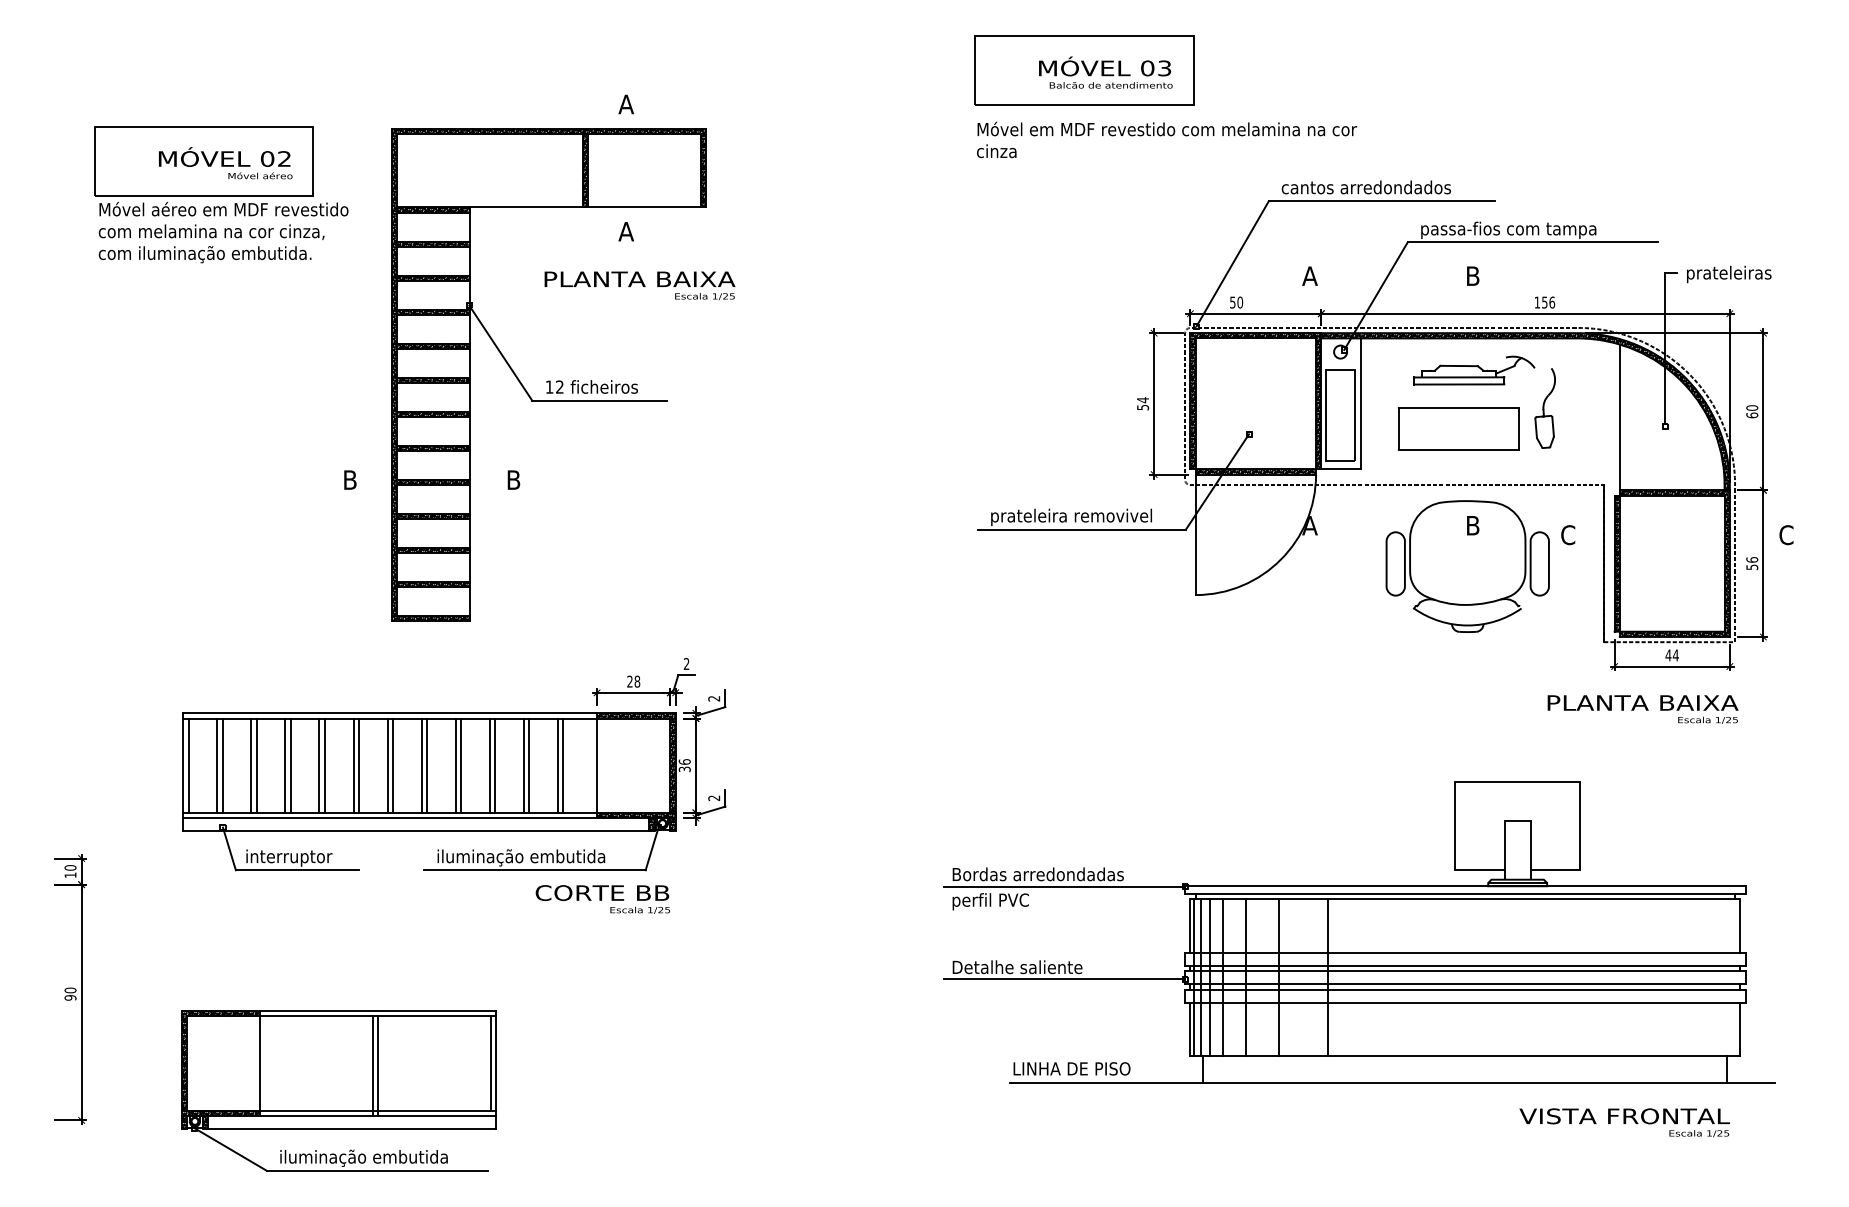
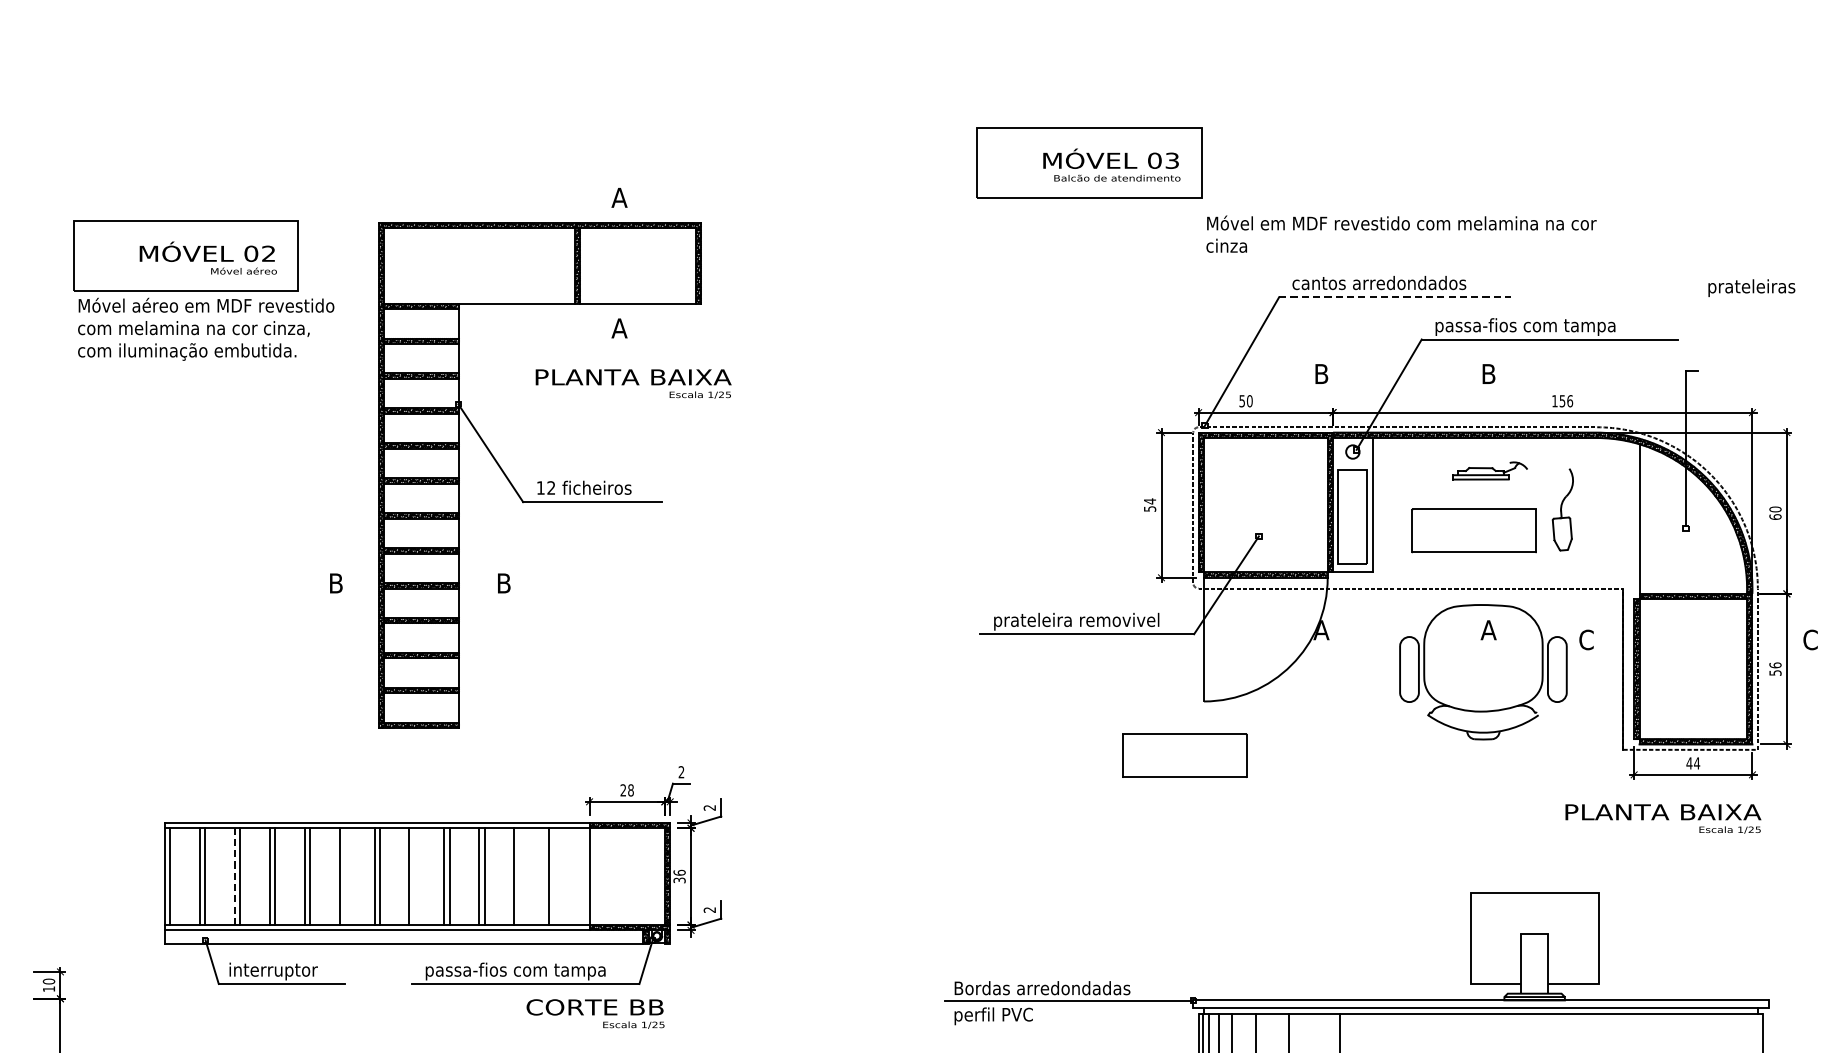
text: (1167, 139) -> (1402, 233), moved
line: (1381, 201) -> (1394, 297), solid -> dashed
text: (1729, 274) -> (1752, 288), moved
text: (1309, 275) -> (1320, 373), A -> B
part: (1474, 370) -> (1490, 470), size x0.6
text: (1472, 525) -> (1488, 630), B -> A
part: (1176, 647) -> (1184, 755), added
line: (251, 765) -> (234, 876), solid -> dashed
line: (358, 765) -> (344, 876), removed
line: (426, 765) -> (414, 876), removed
line: (528, 765) -> (519, 876), removed
line: (563, 765) -> (555, 876), removed
text: (524, 857) -> (515, 970), iluminação embutida -> passa-fios com tampa

